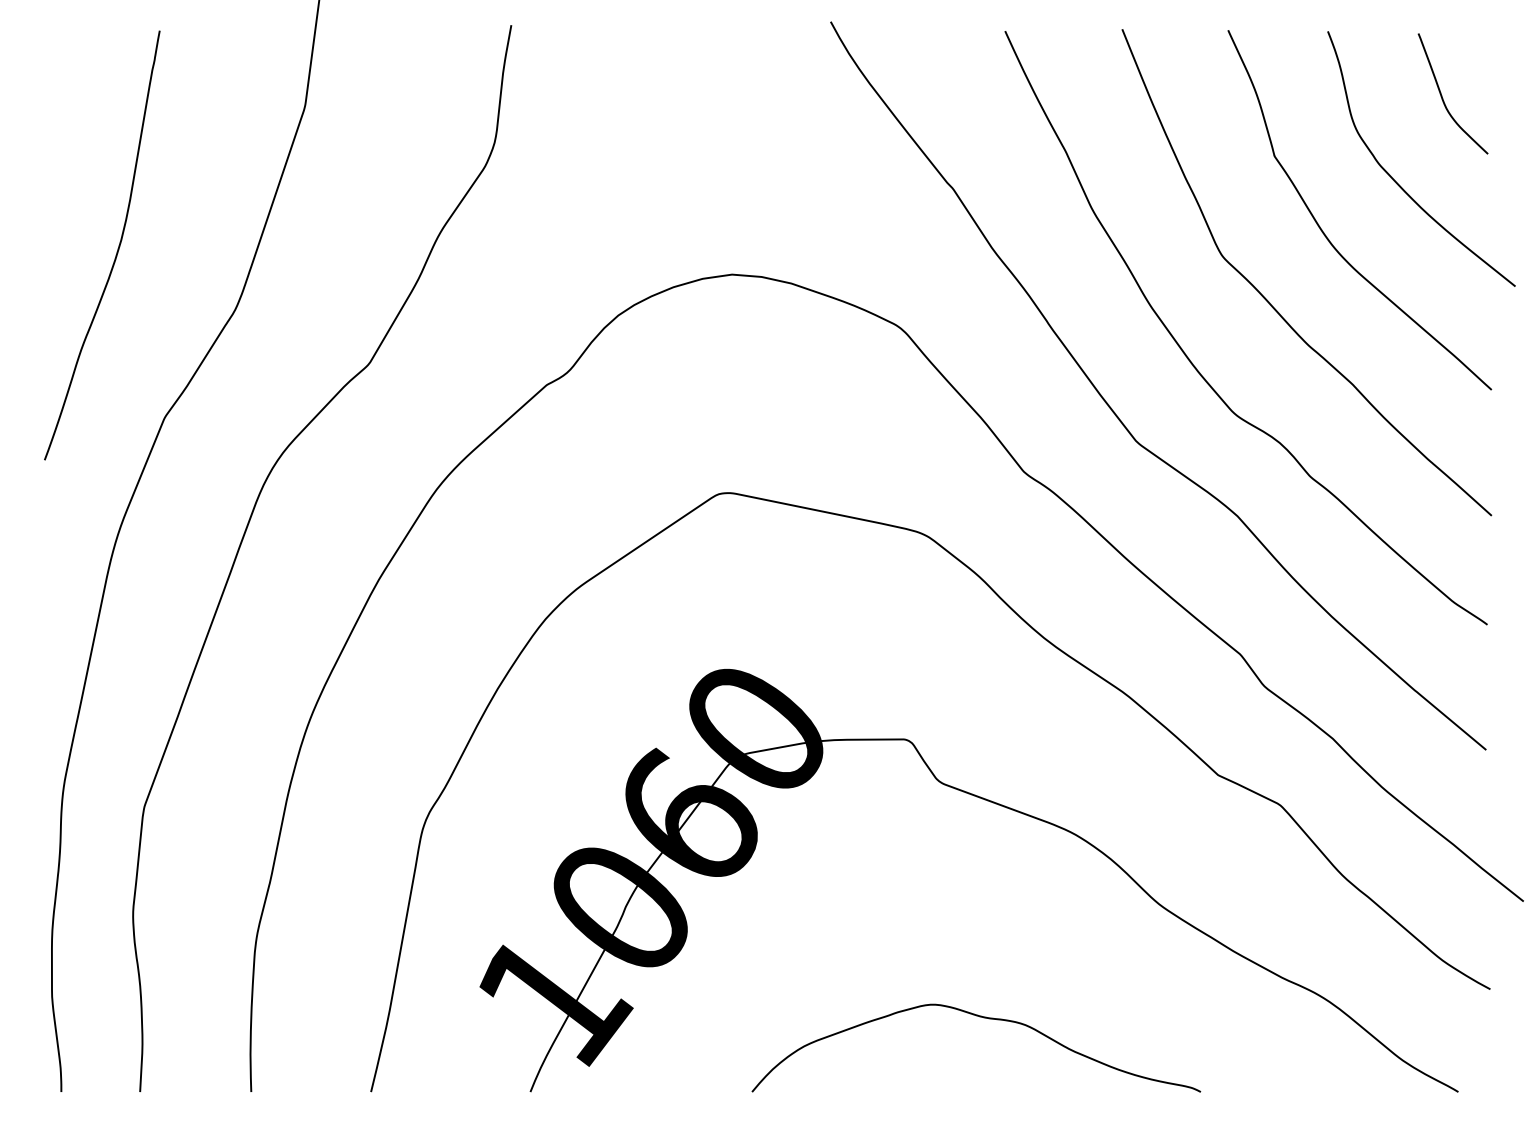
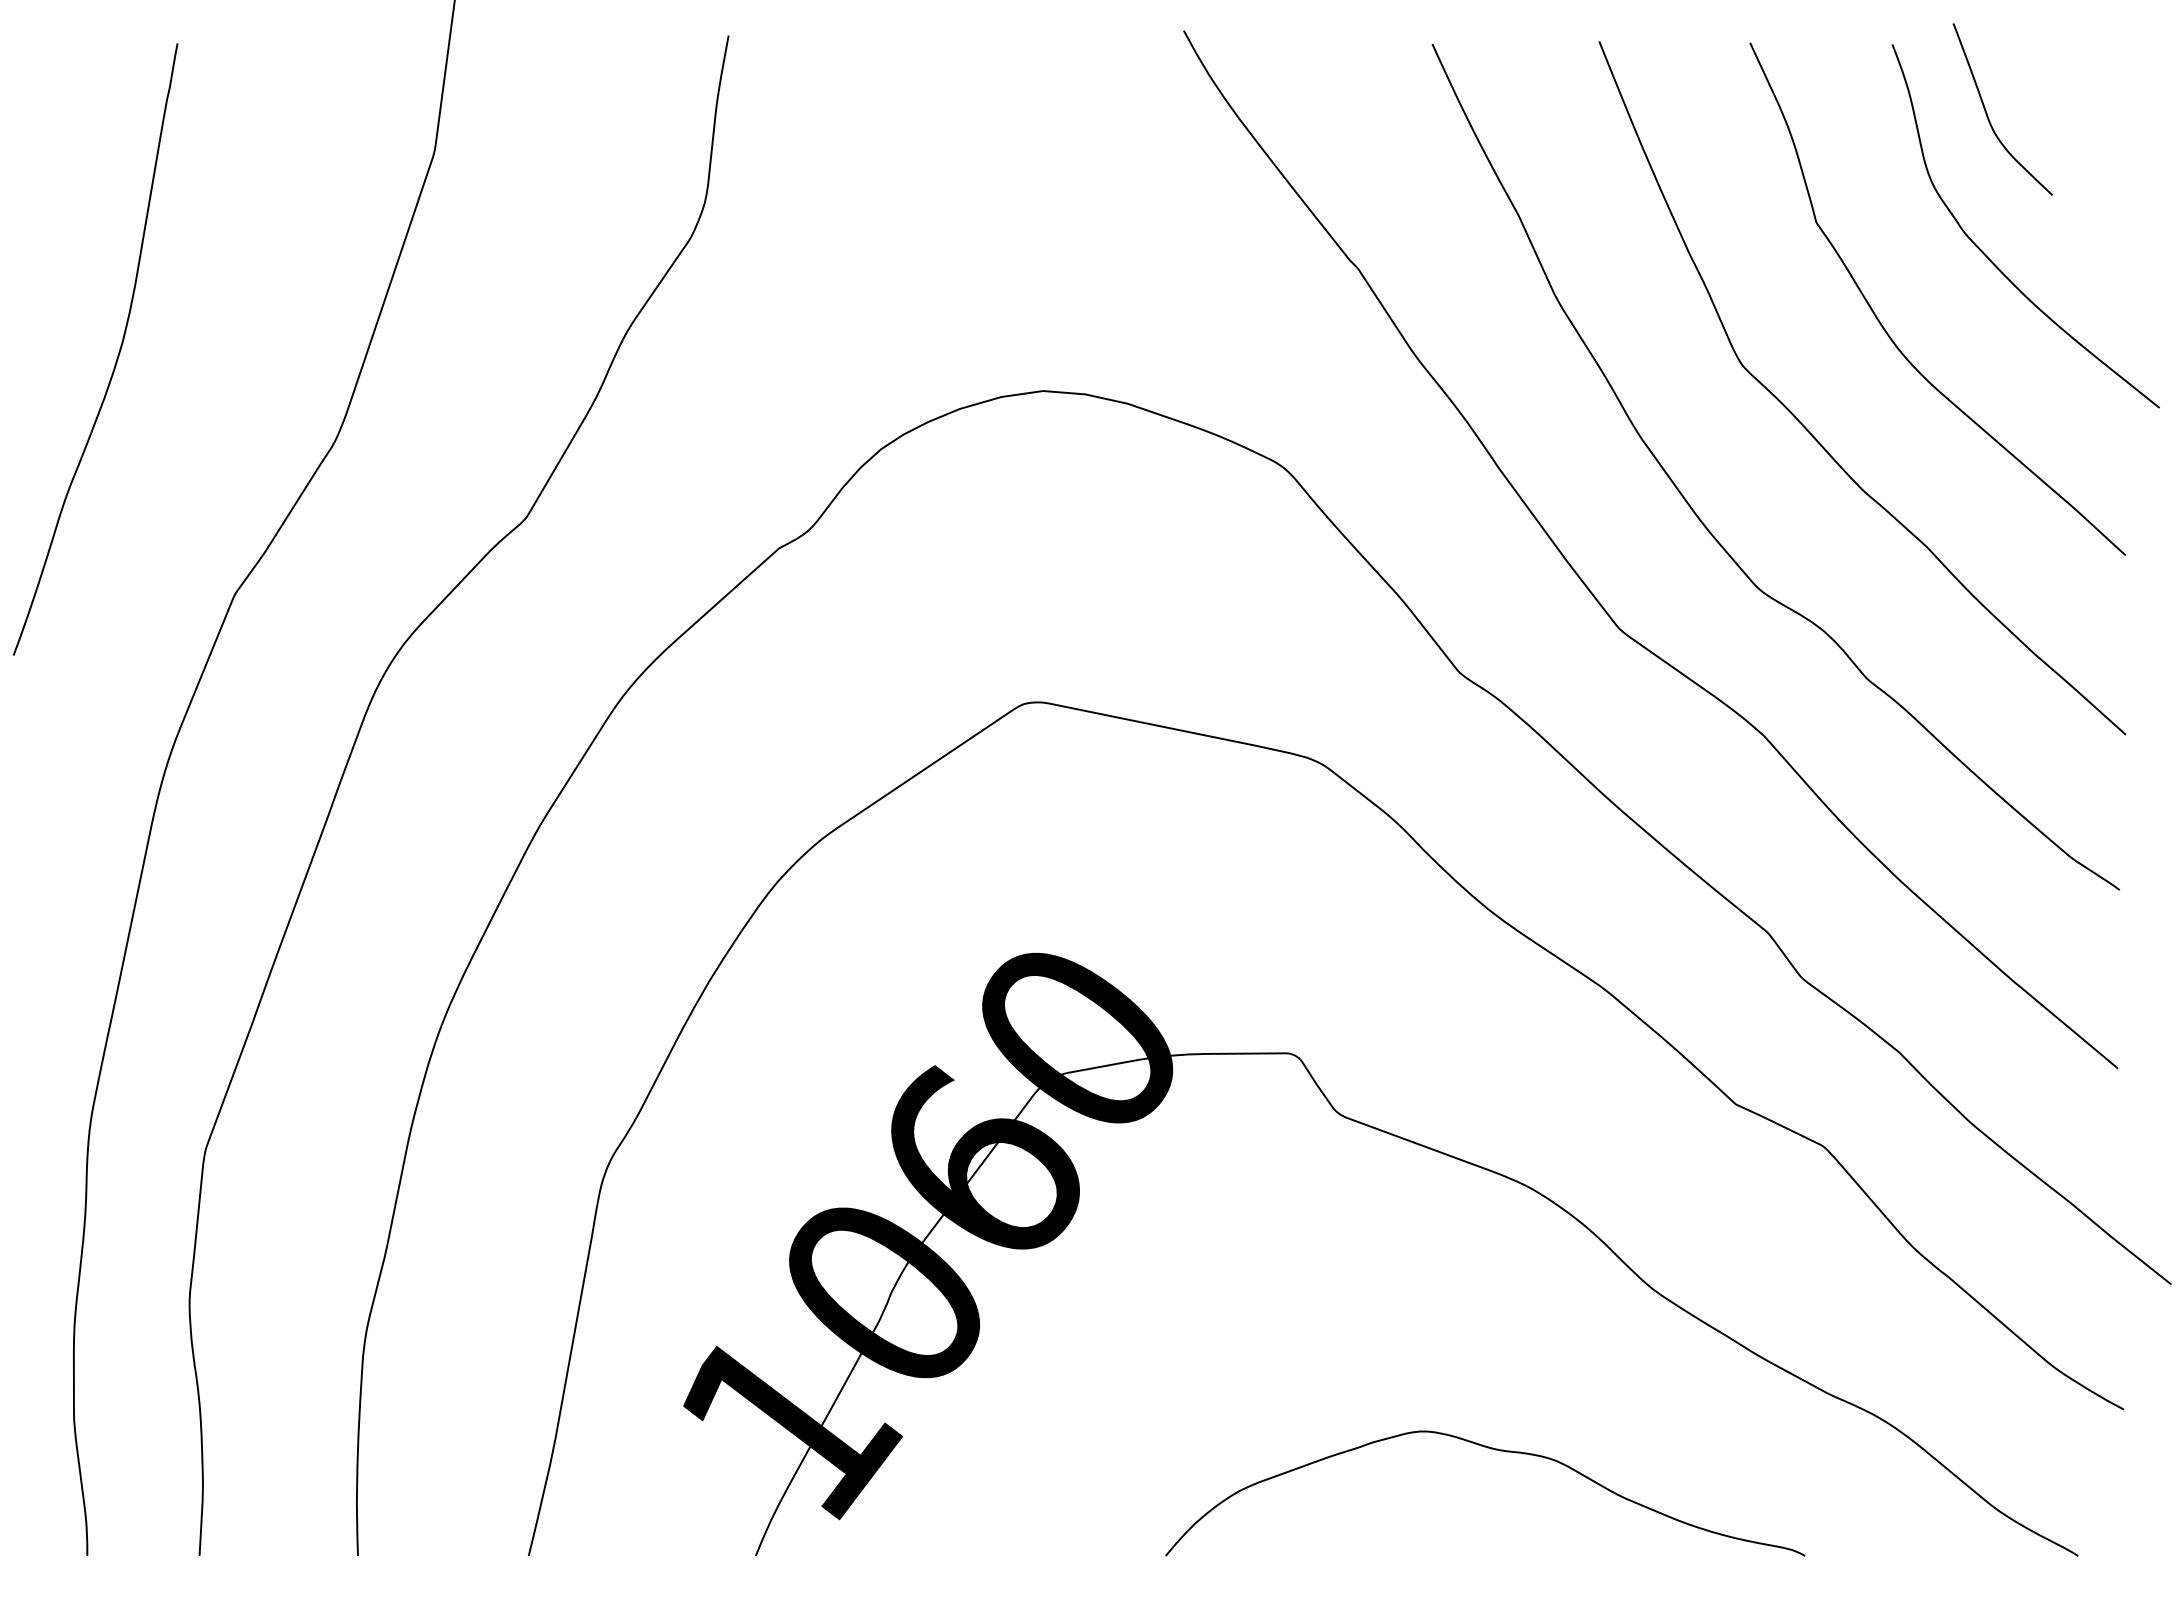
curve: (1443, 98) -> (1988, 115), moved
curve: (117, 249) -> (117, 355), moved
curve: (983, 1018) -> (1495, 1450), moved

